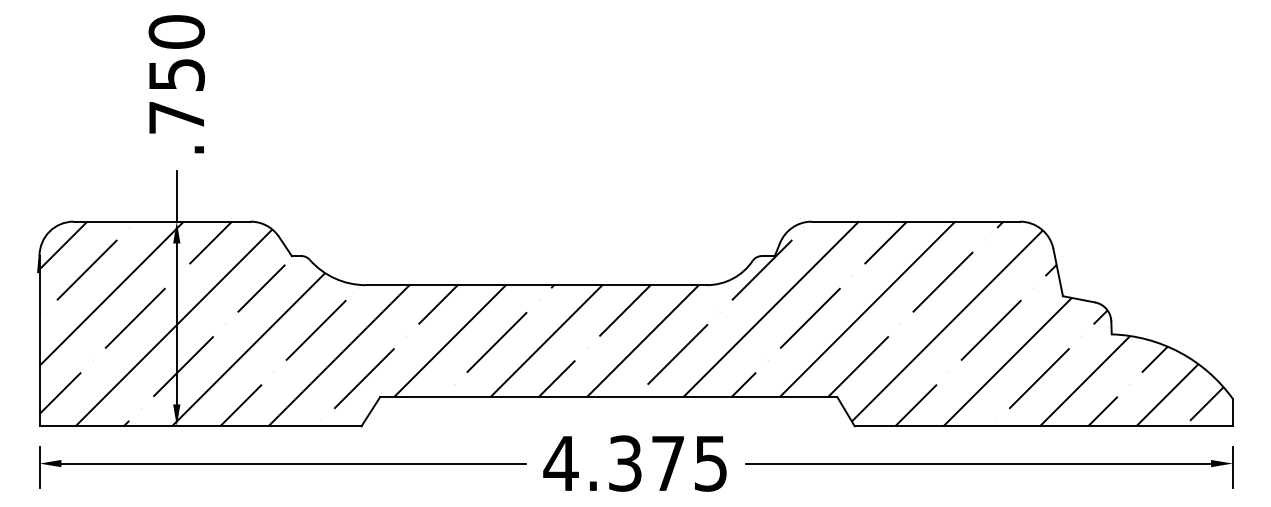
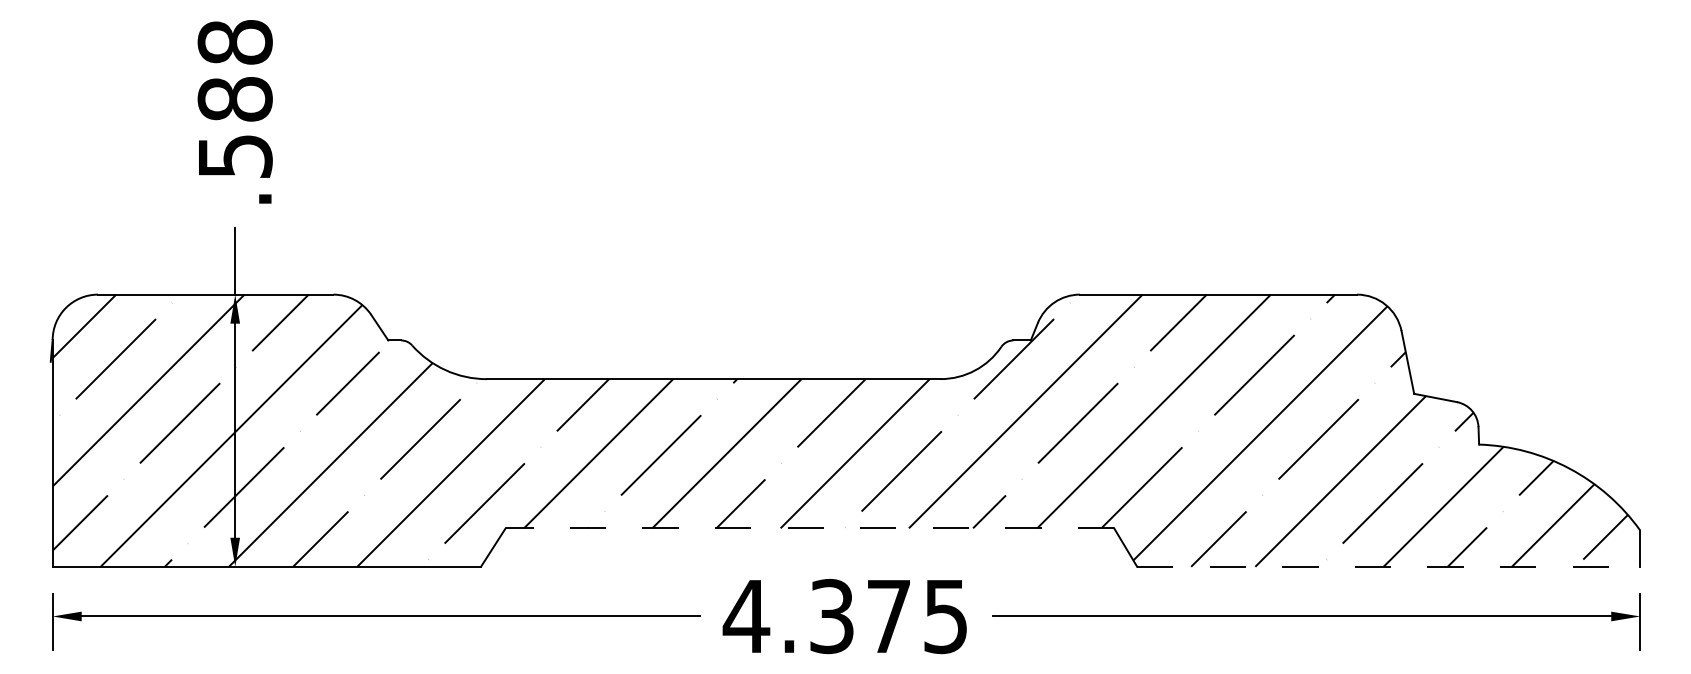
text: (176, 74) -> (234, 98), .750 -> .588
line: (608, 397) -> (809, 528), solid -> dashed
line: (1044, 426) -> (1389, 567), solid -> dashed

